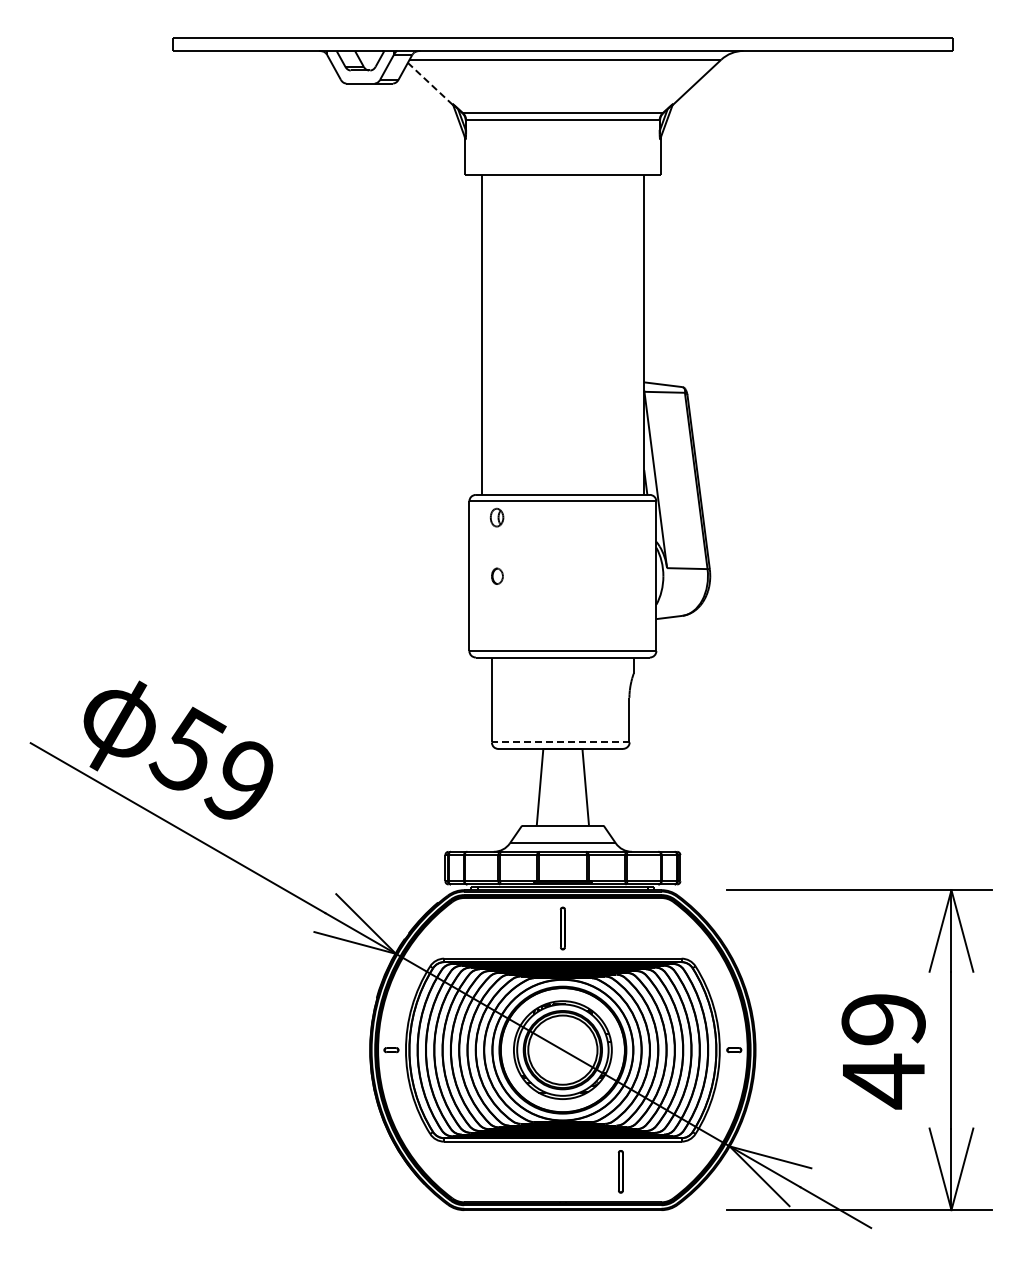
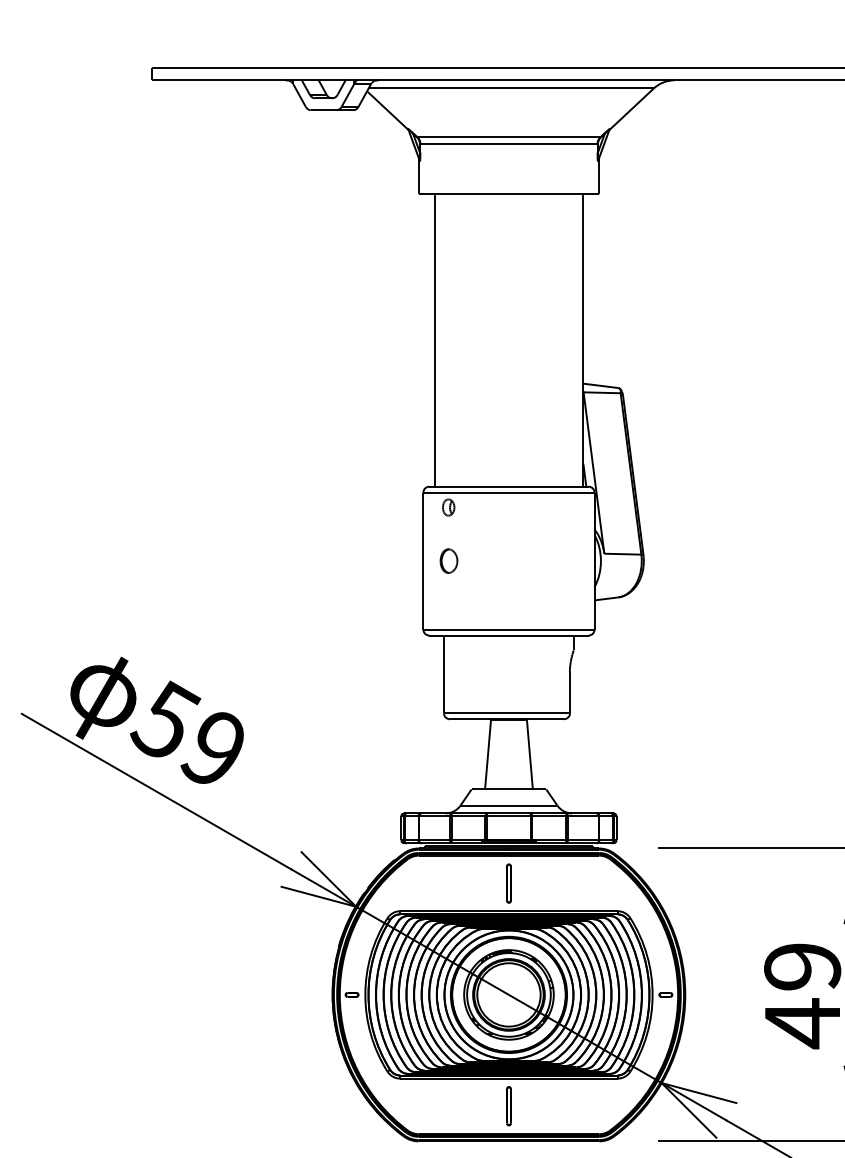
line: (430, 83) -> (387, 110), dashed -> solid
part: (497, 576) -> (449, 561), size x1.67
line: (560, 742) -> (506, 713), dashed -> solid
part: (620, 1171) -> (508, 1105), moved

